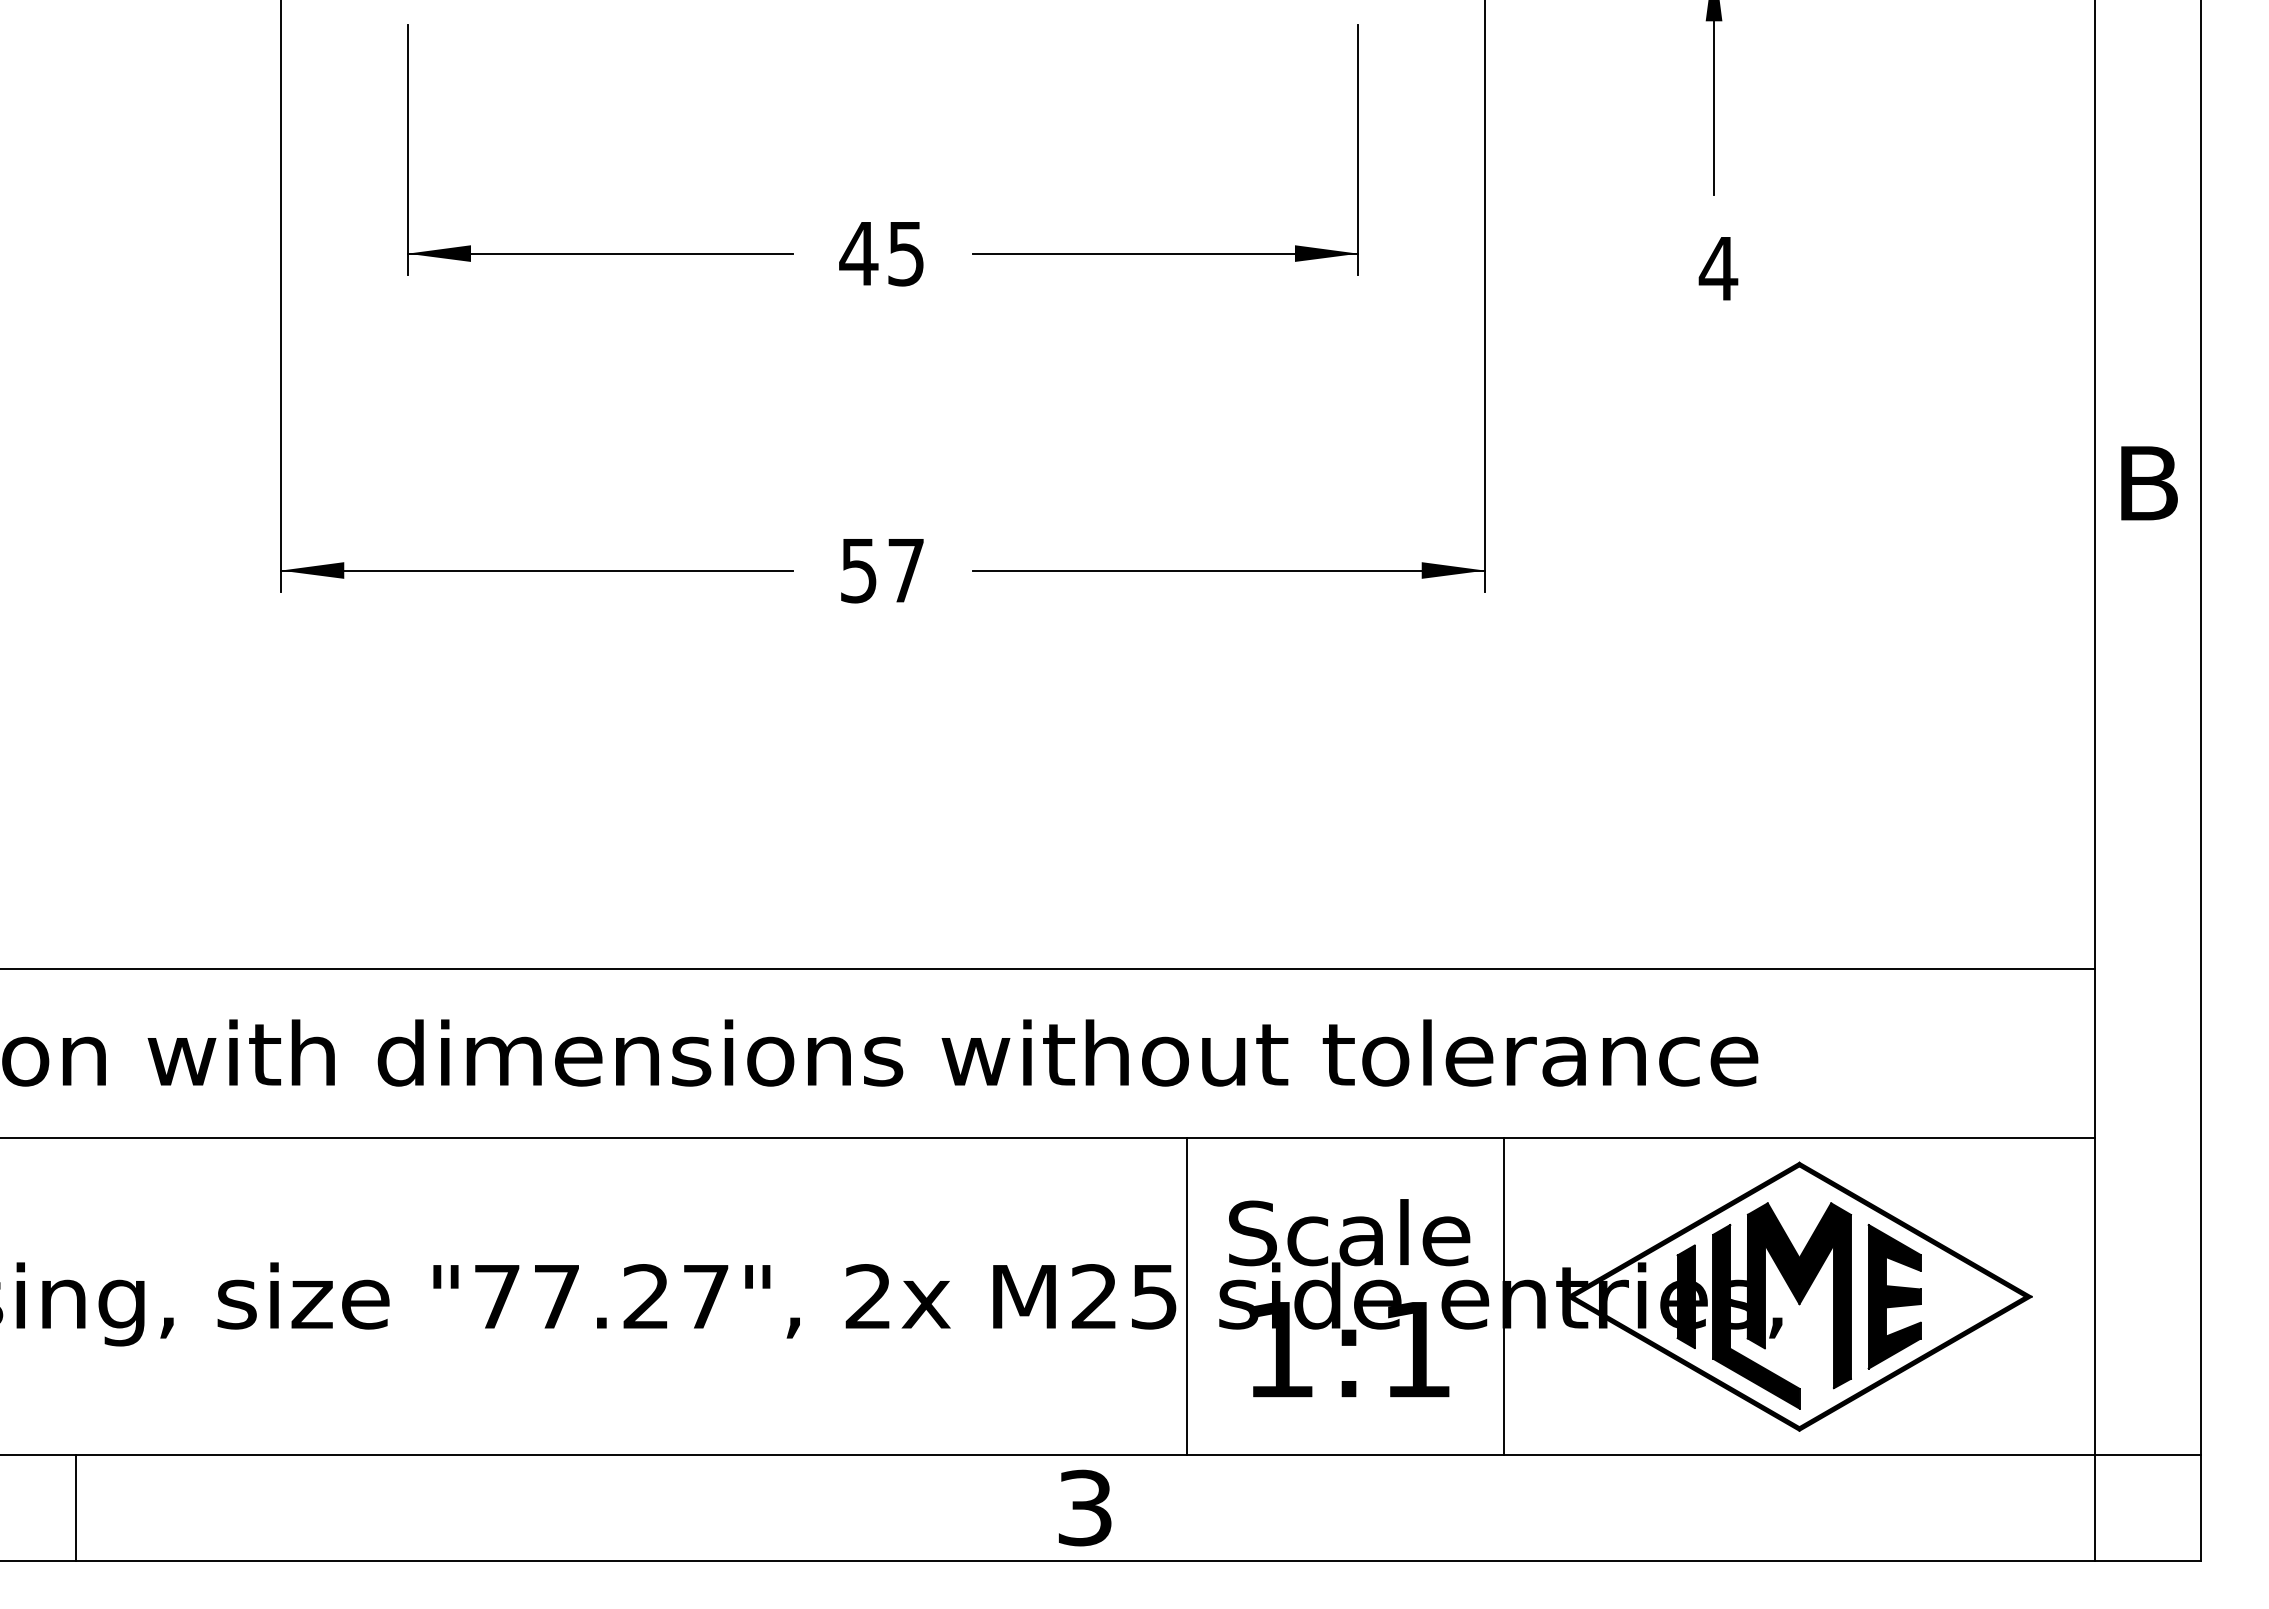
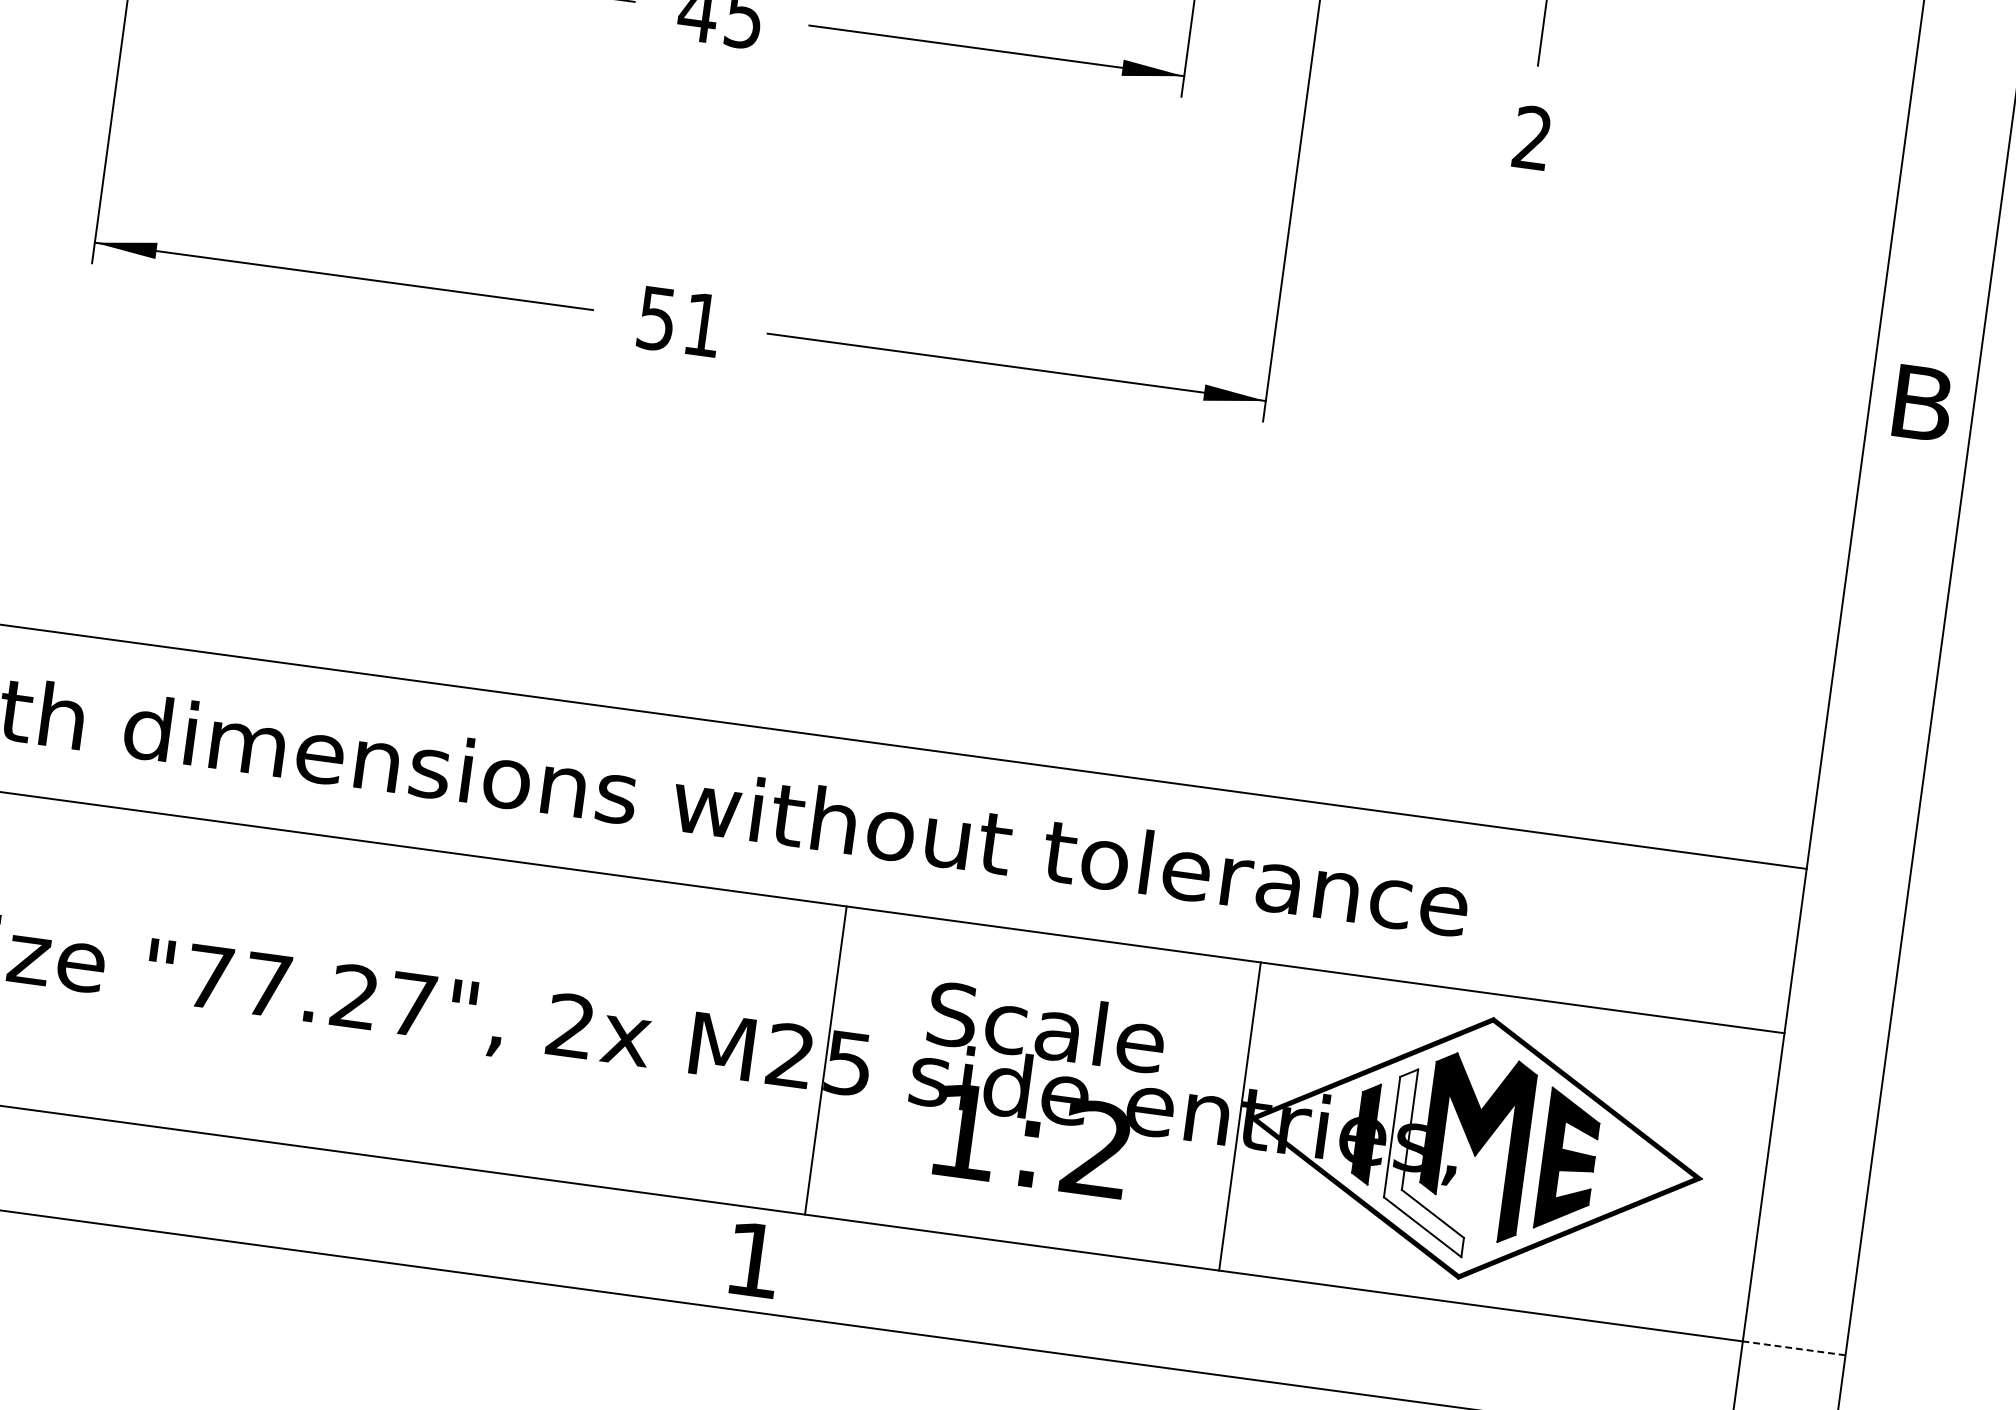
text: (1718, 267) -> (1532, 136), 4 -> 2
text: (905, 570) -> (702, 324), 57 -> 51
line: (1186, 1296) -> (825, 1060), moved
line: (1503, 1296) -> (1239, 1116), moved
fill: (1756, 1316) -> (1431, 1161), removed
text: (1416, 1348) -> (1096, 1148), 1:1 -> 1:2
line: (2148, 1455) -> (1794, 1348), solid -> dashed
text: (1084, 1507) -> (753, 1259), 3 -> 1

